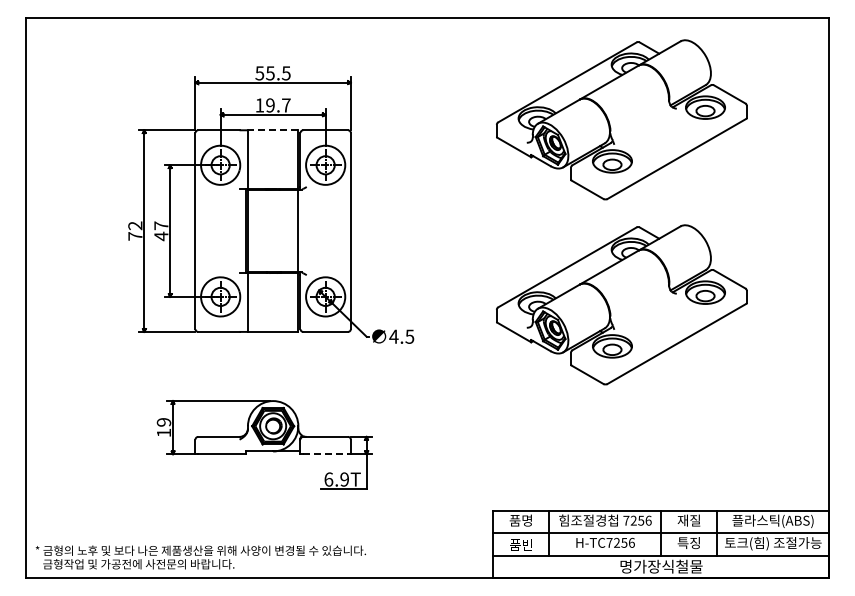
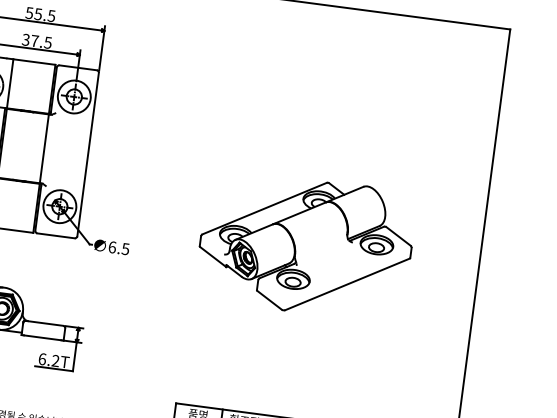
text: (272, 105) -> (36, 41), 19.7 -> 37.5
part: (621, 119) -> (325, 91), removed
line: (272, 130) -> (33, 62), dashed -> solid
text: (393, 336) -> (112, 247), 4.5 -> 6.5
line: (326, 454) -> (43, 338), dashed -> solid
text: (344, 479) -> (55, 360), 6.9T -> 6.2T

